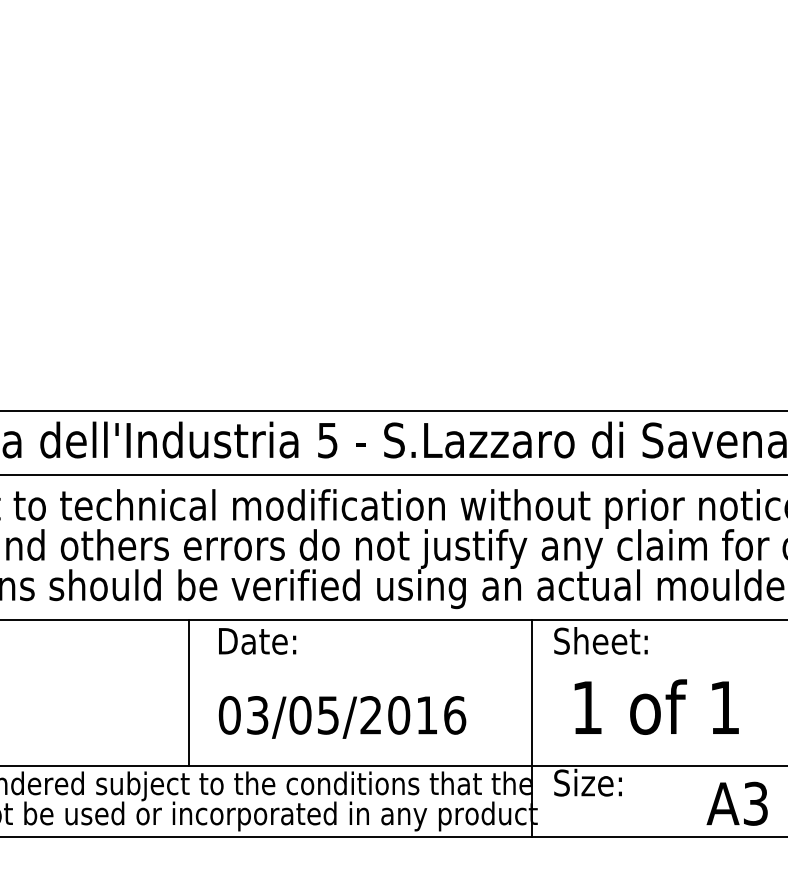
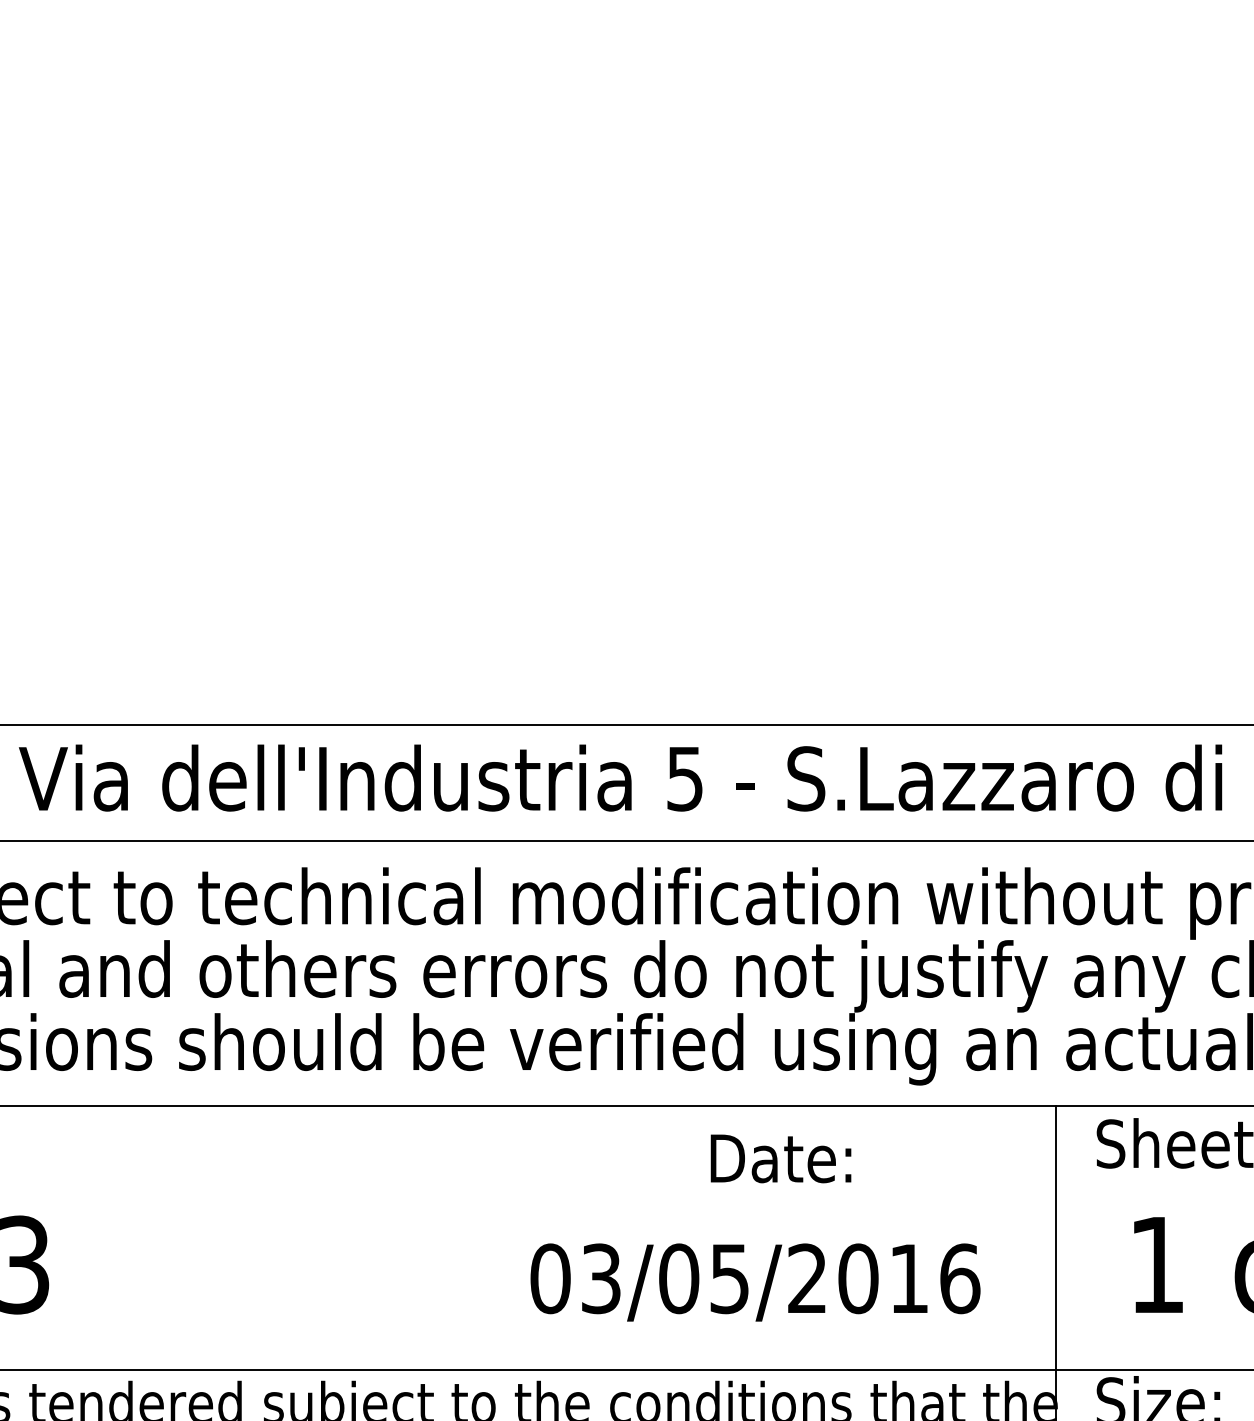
text: (257, 641) -> (780, 1159), moved
line: (188, 692) -> (431, 1237), removed
text: (342, 717) -> (755, 1282), moved

